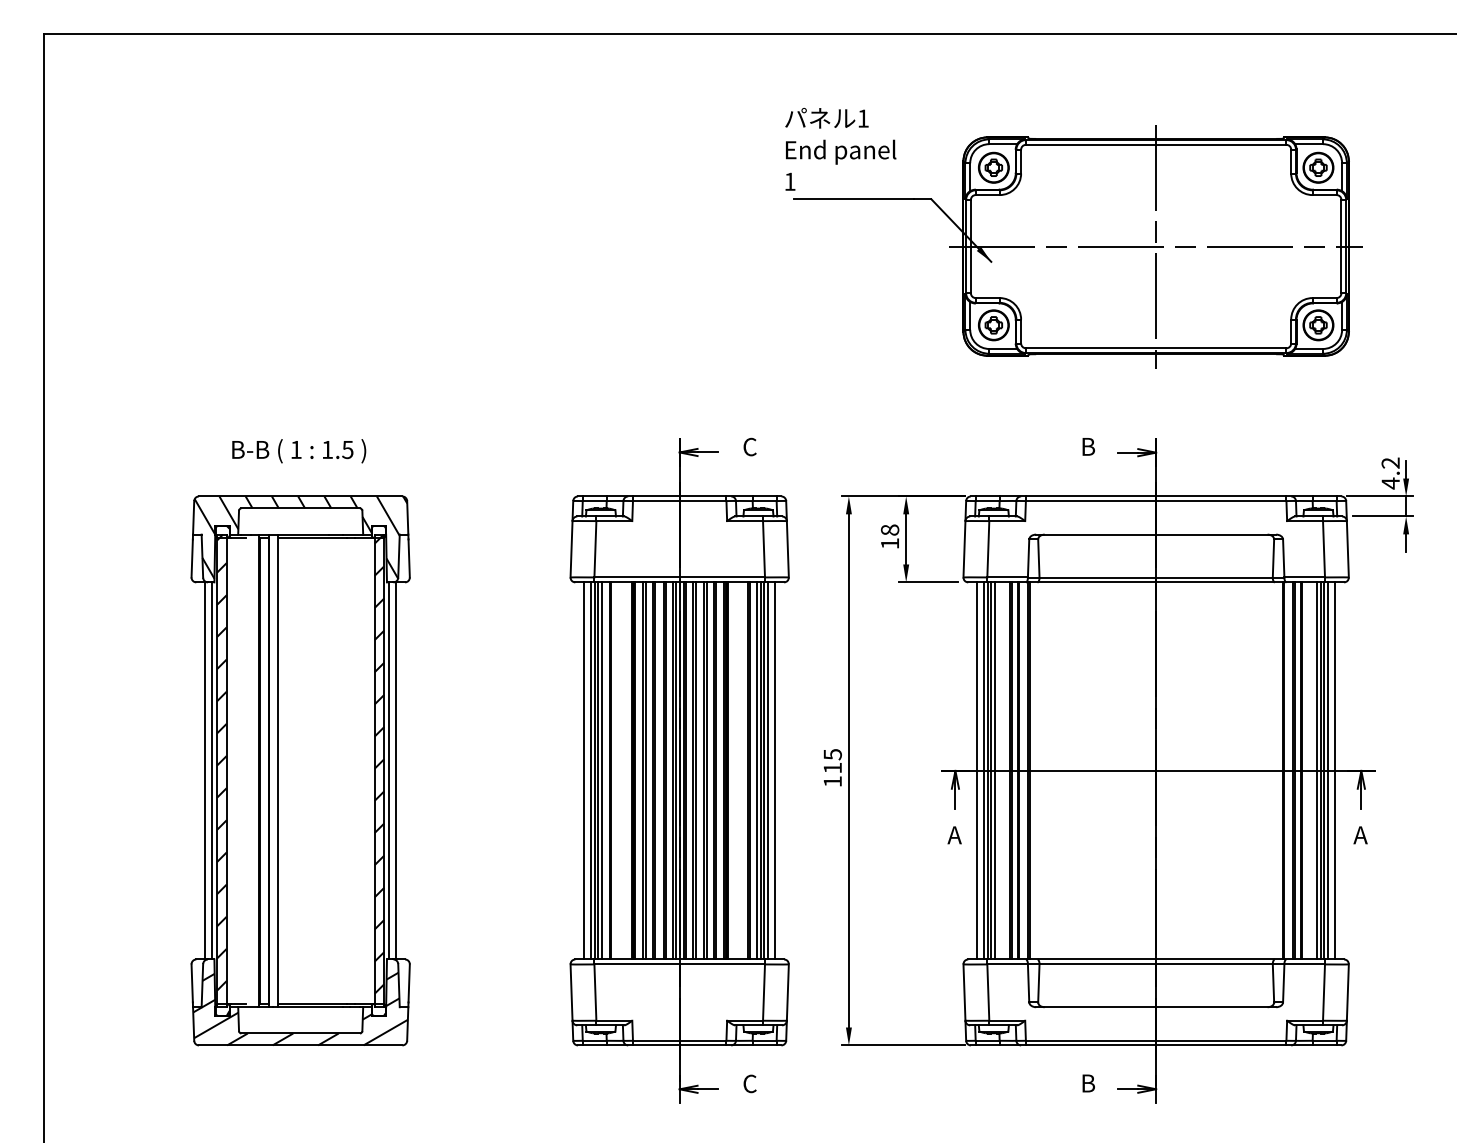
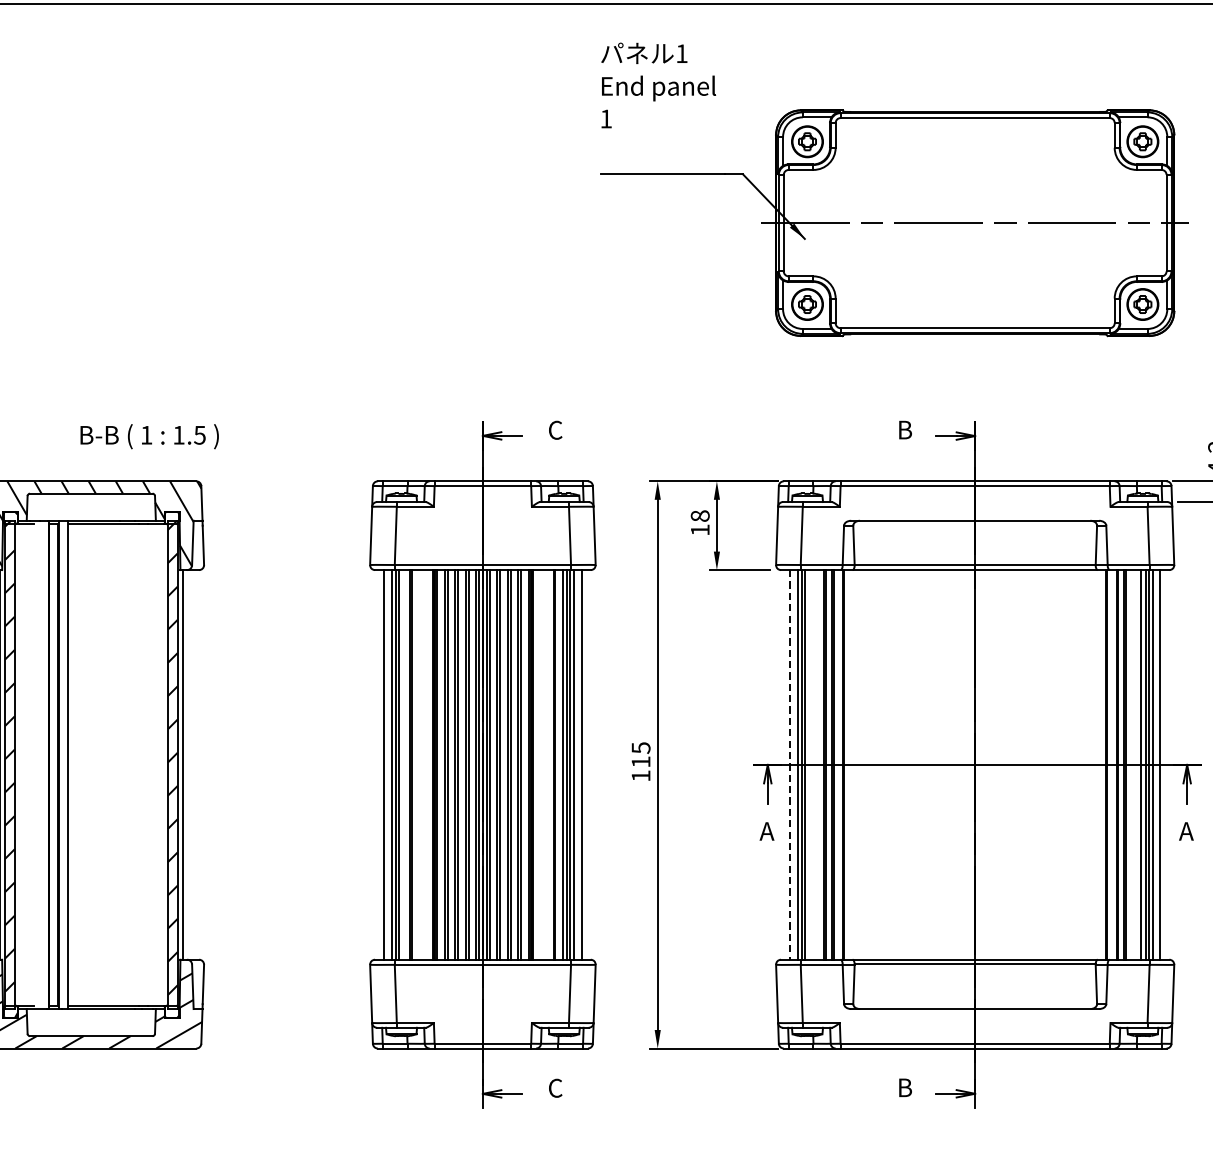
text: (840, 148) -> (658, 84), moved
line: (1156, 246) -> (975, 223), removed
text: (299, 451) -> (150, 436), moved
line: (396, 770) -> (190, 764), removed
line: (602, 770) -> (403, 764), removed
line: (977, 770) -> (790, 764), solid -> dashed
line: (995, 770) -> (809, 764), removed

